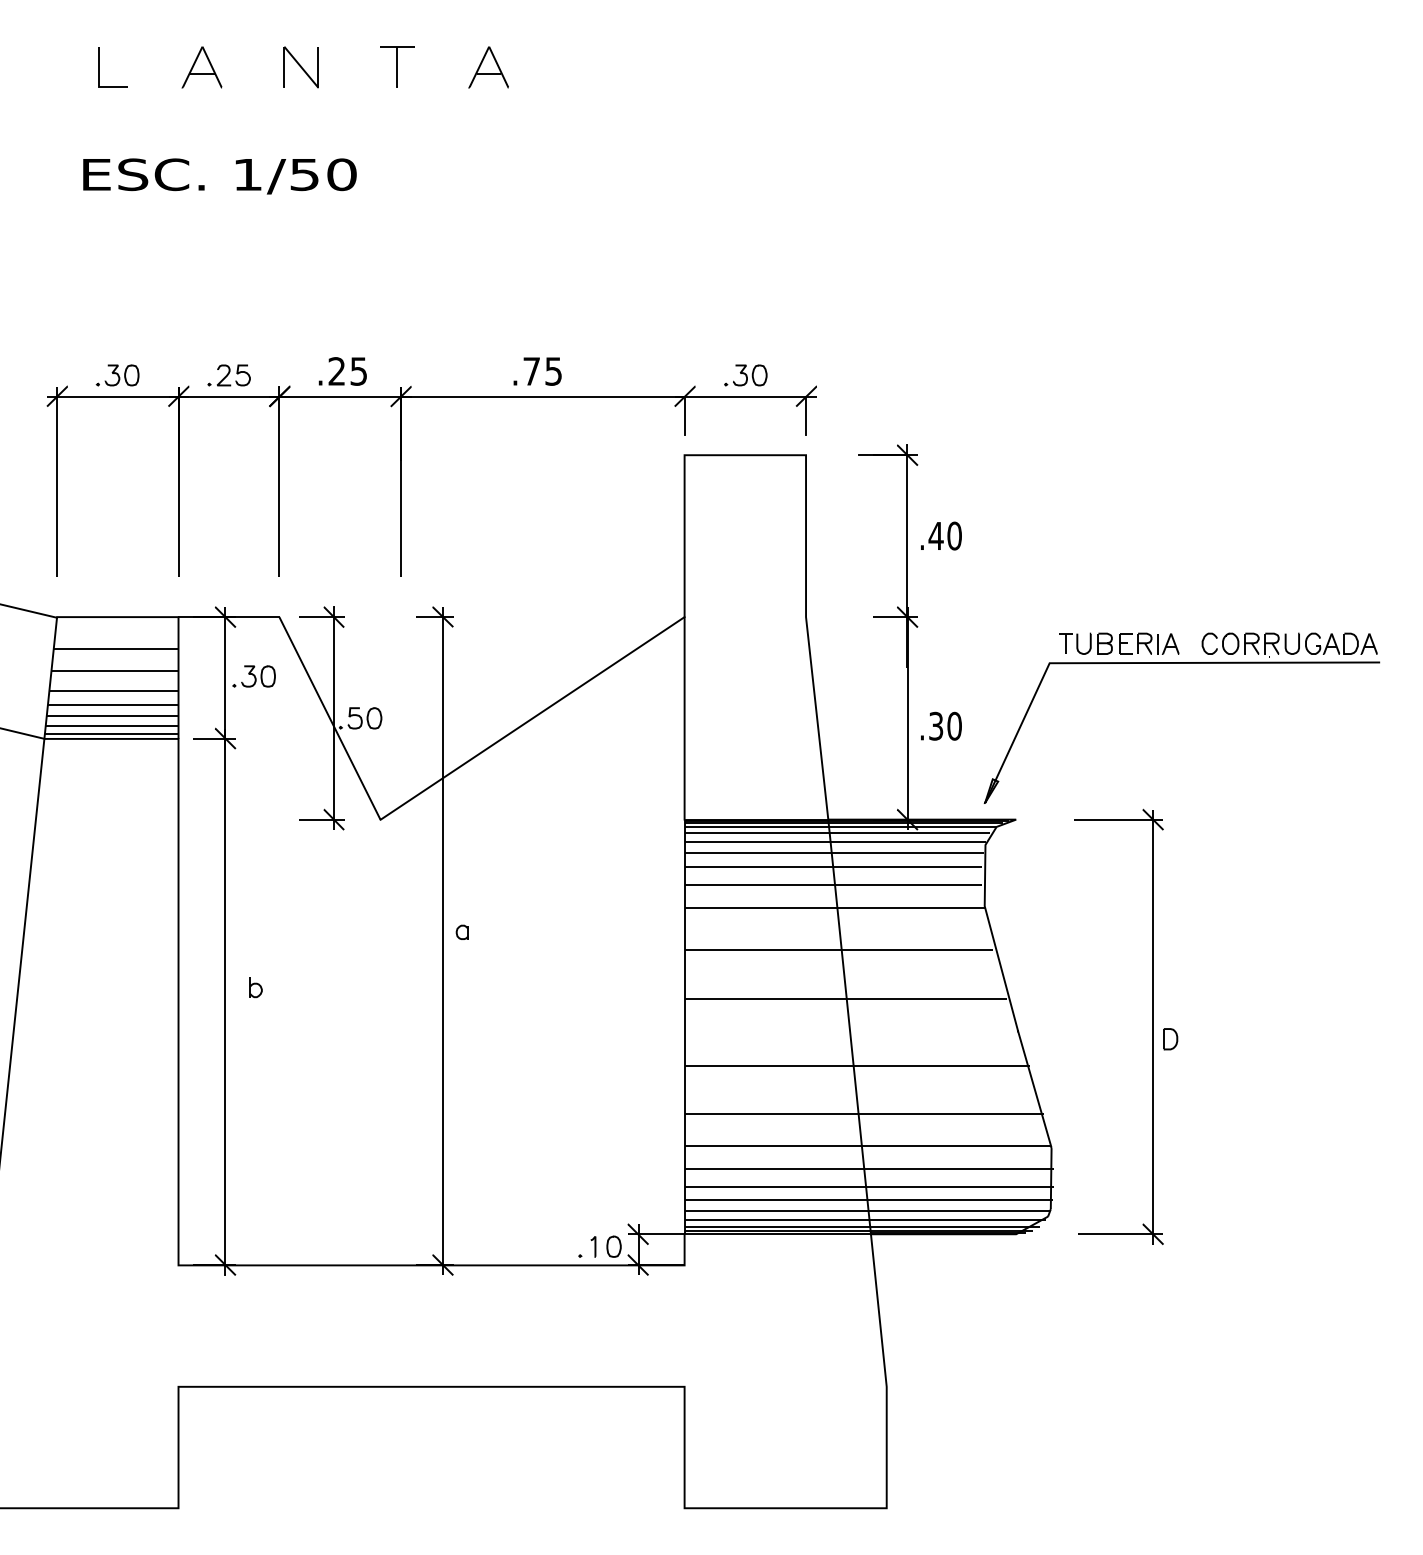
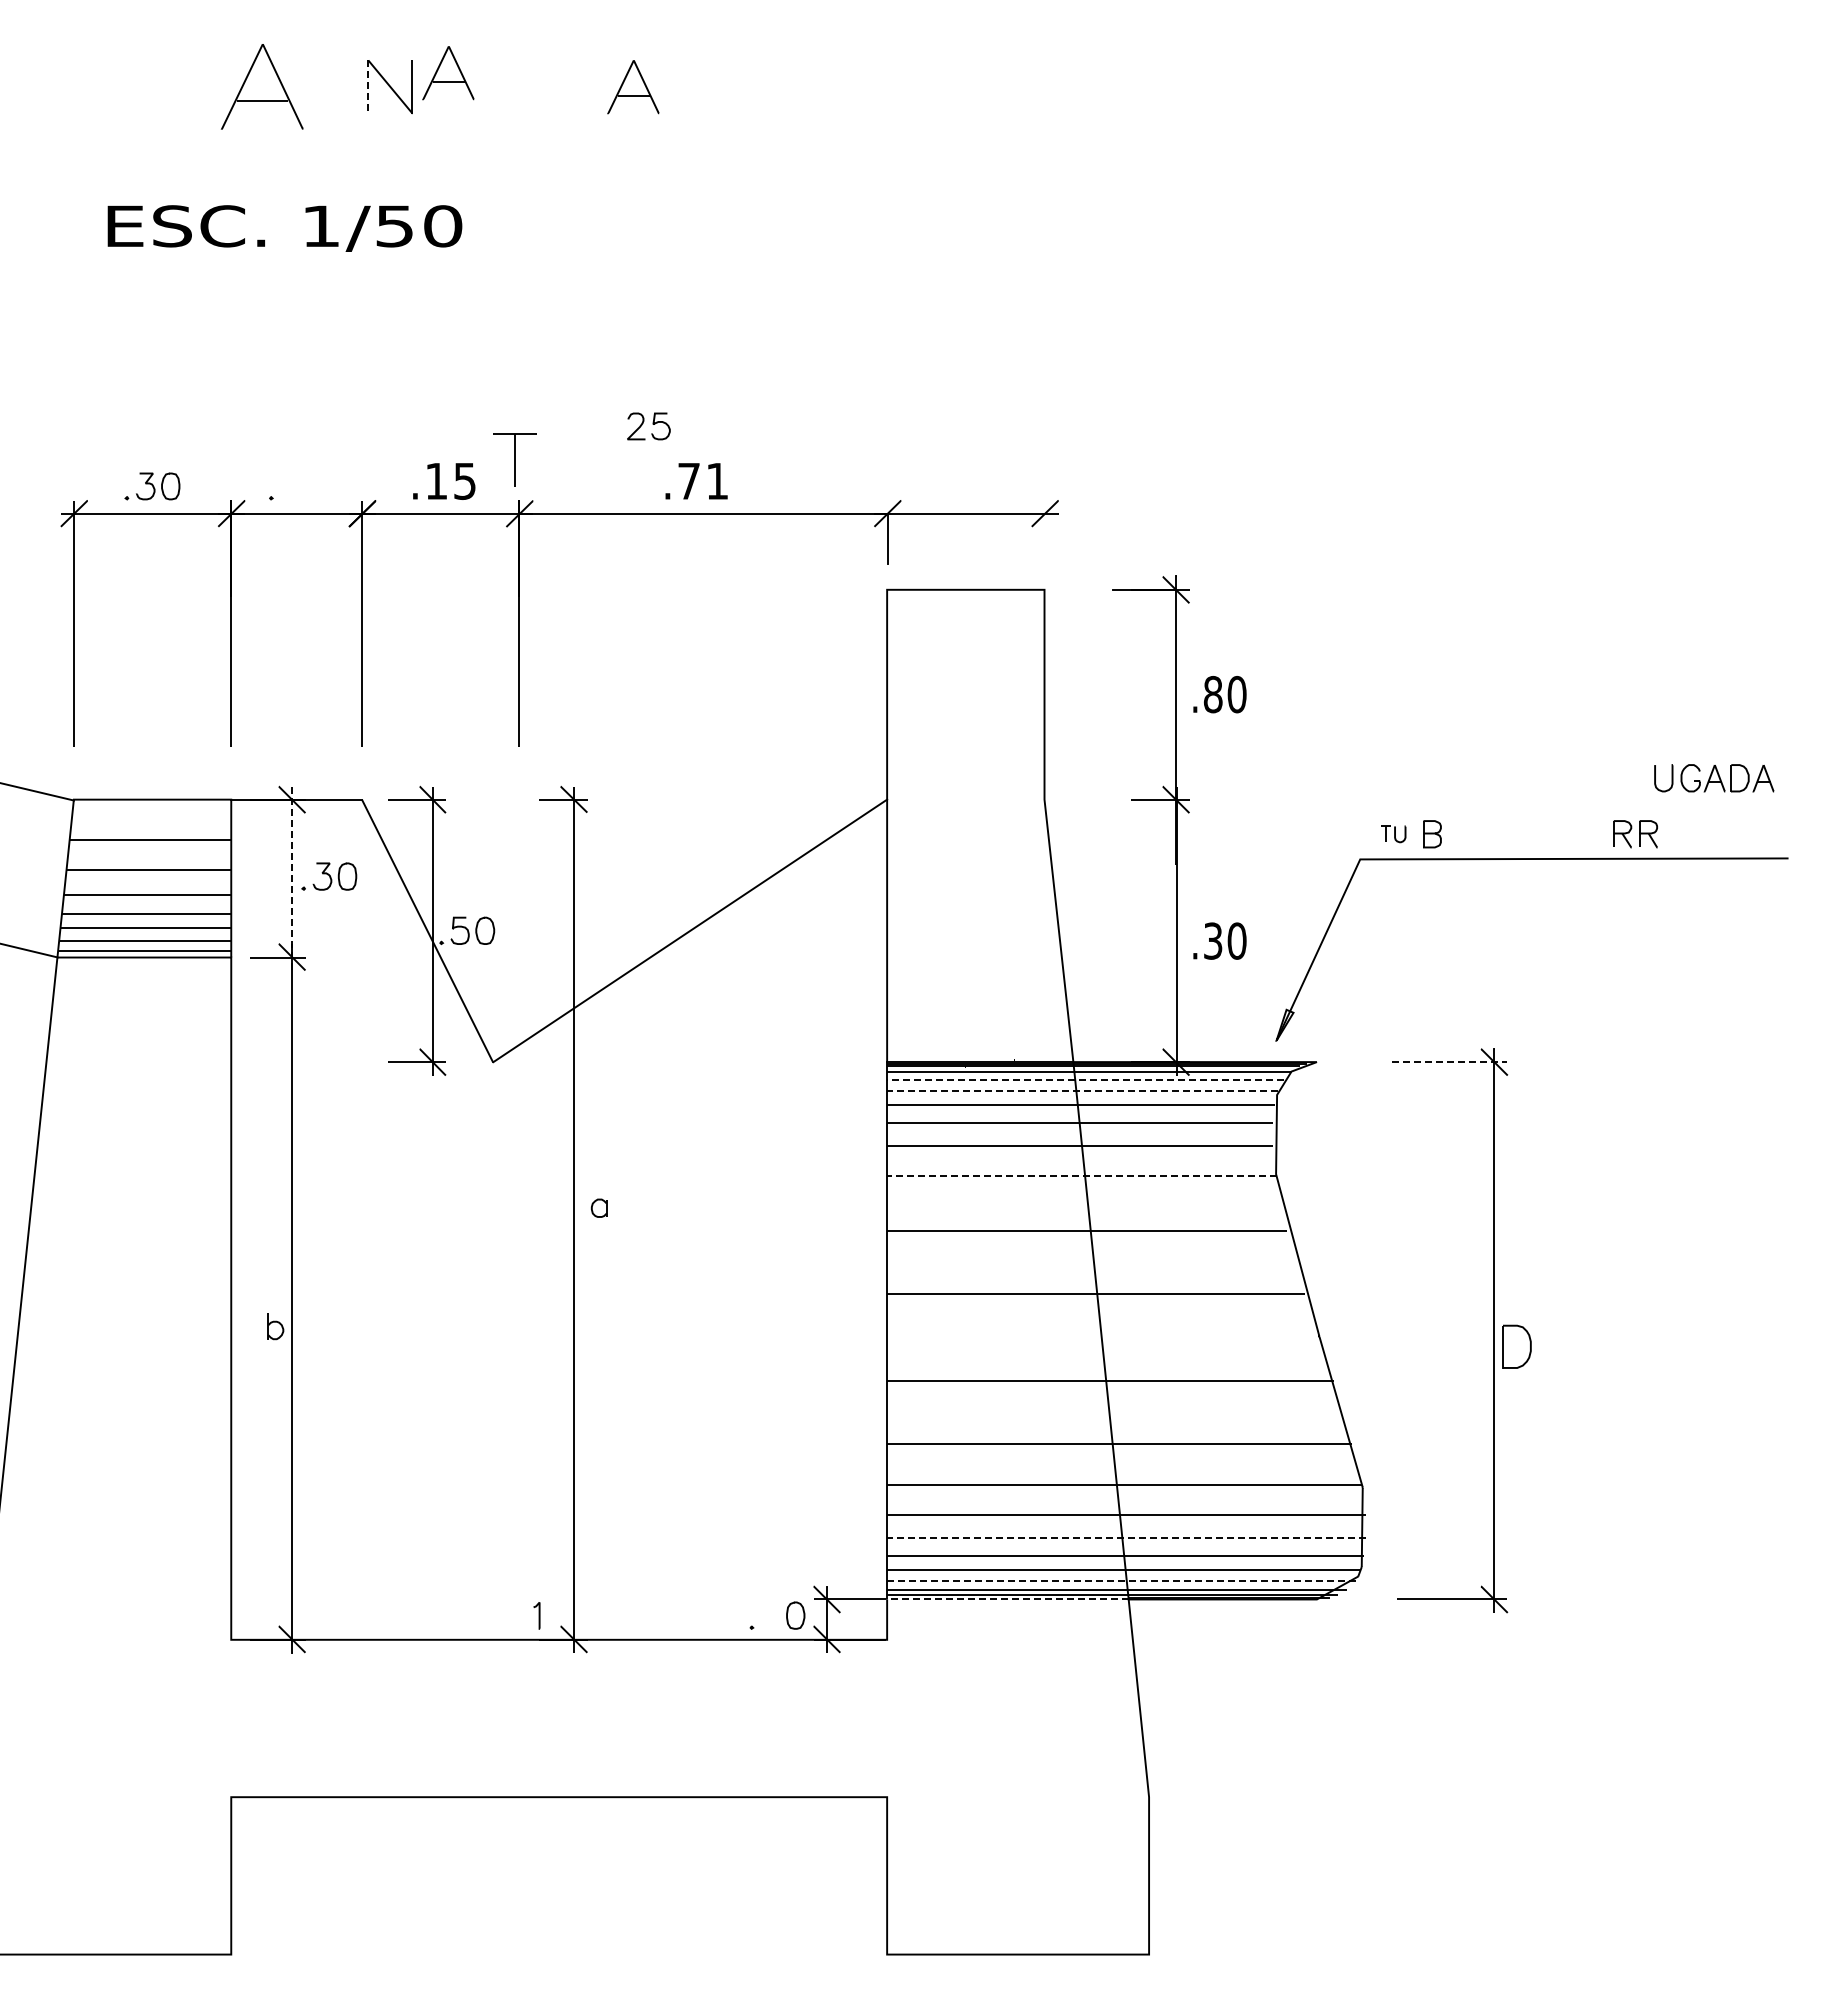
part: (346, 56) -> (448, 73), added
line: (99, 66) -> (128, 86), removed
part: (397, 66) -> (514, 459), moved
part: (201, 67) -> (261, 87), size x1.6
line: (284, 68) -> (368, 88), solid -> dashed
text: (336, 370) -> (435, 480), .25 -> .15
text: (552, 371) -> (716, 481), .75 -> .71
part: (233, 375) -> (648, 426), moved
part: (745, 375) -> (966, 486), removed
line: (806, 415) -> (1045, 538), removed
text: (936, 535) -> (1213, 694), .40 -> .80
part: (1075, 644) -> (1393, 834), size x0.6
part: (1149, 644) -> (1489, 834), removed
part: (1220, 644) -> (1581, 834), removed
part: (1331, 644) -> (1714, 778), moved
line: (225, 678) -> (292, 879), solid -> dashed
line: (1119, 819) -> (1450, 1062), solid -> dashed
line: (836, 833) -> (1083, 1080), solid -> dashed
line: (833, 842) -> (1080, 1091), solid -> dashed
line: (833, 907) -> (1080, 1176), solid -> dashed
part: (255, 987) -> (275, 1326), moved
part: (1170, 1039) -> (1516, 1346), size x1.6
line: (868, 1187) -> (1125, 1538), solid -> dashed
line: (863, 1219) -> (1119, 1580), solid -> dashed
line: (776, 1234) -> (1006, 1599), solid -> dashed
line: (594, 1246) -> (538, 1615), moved

